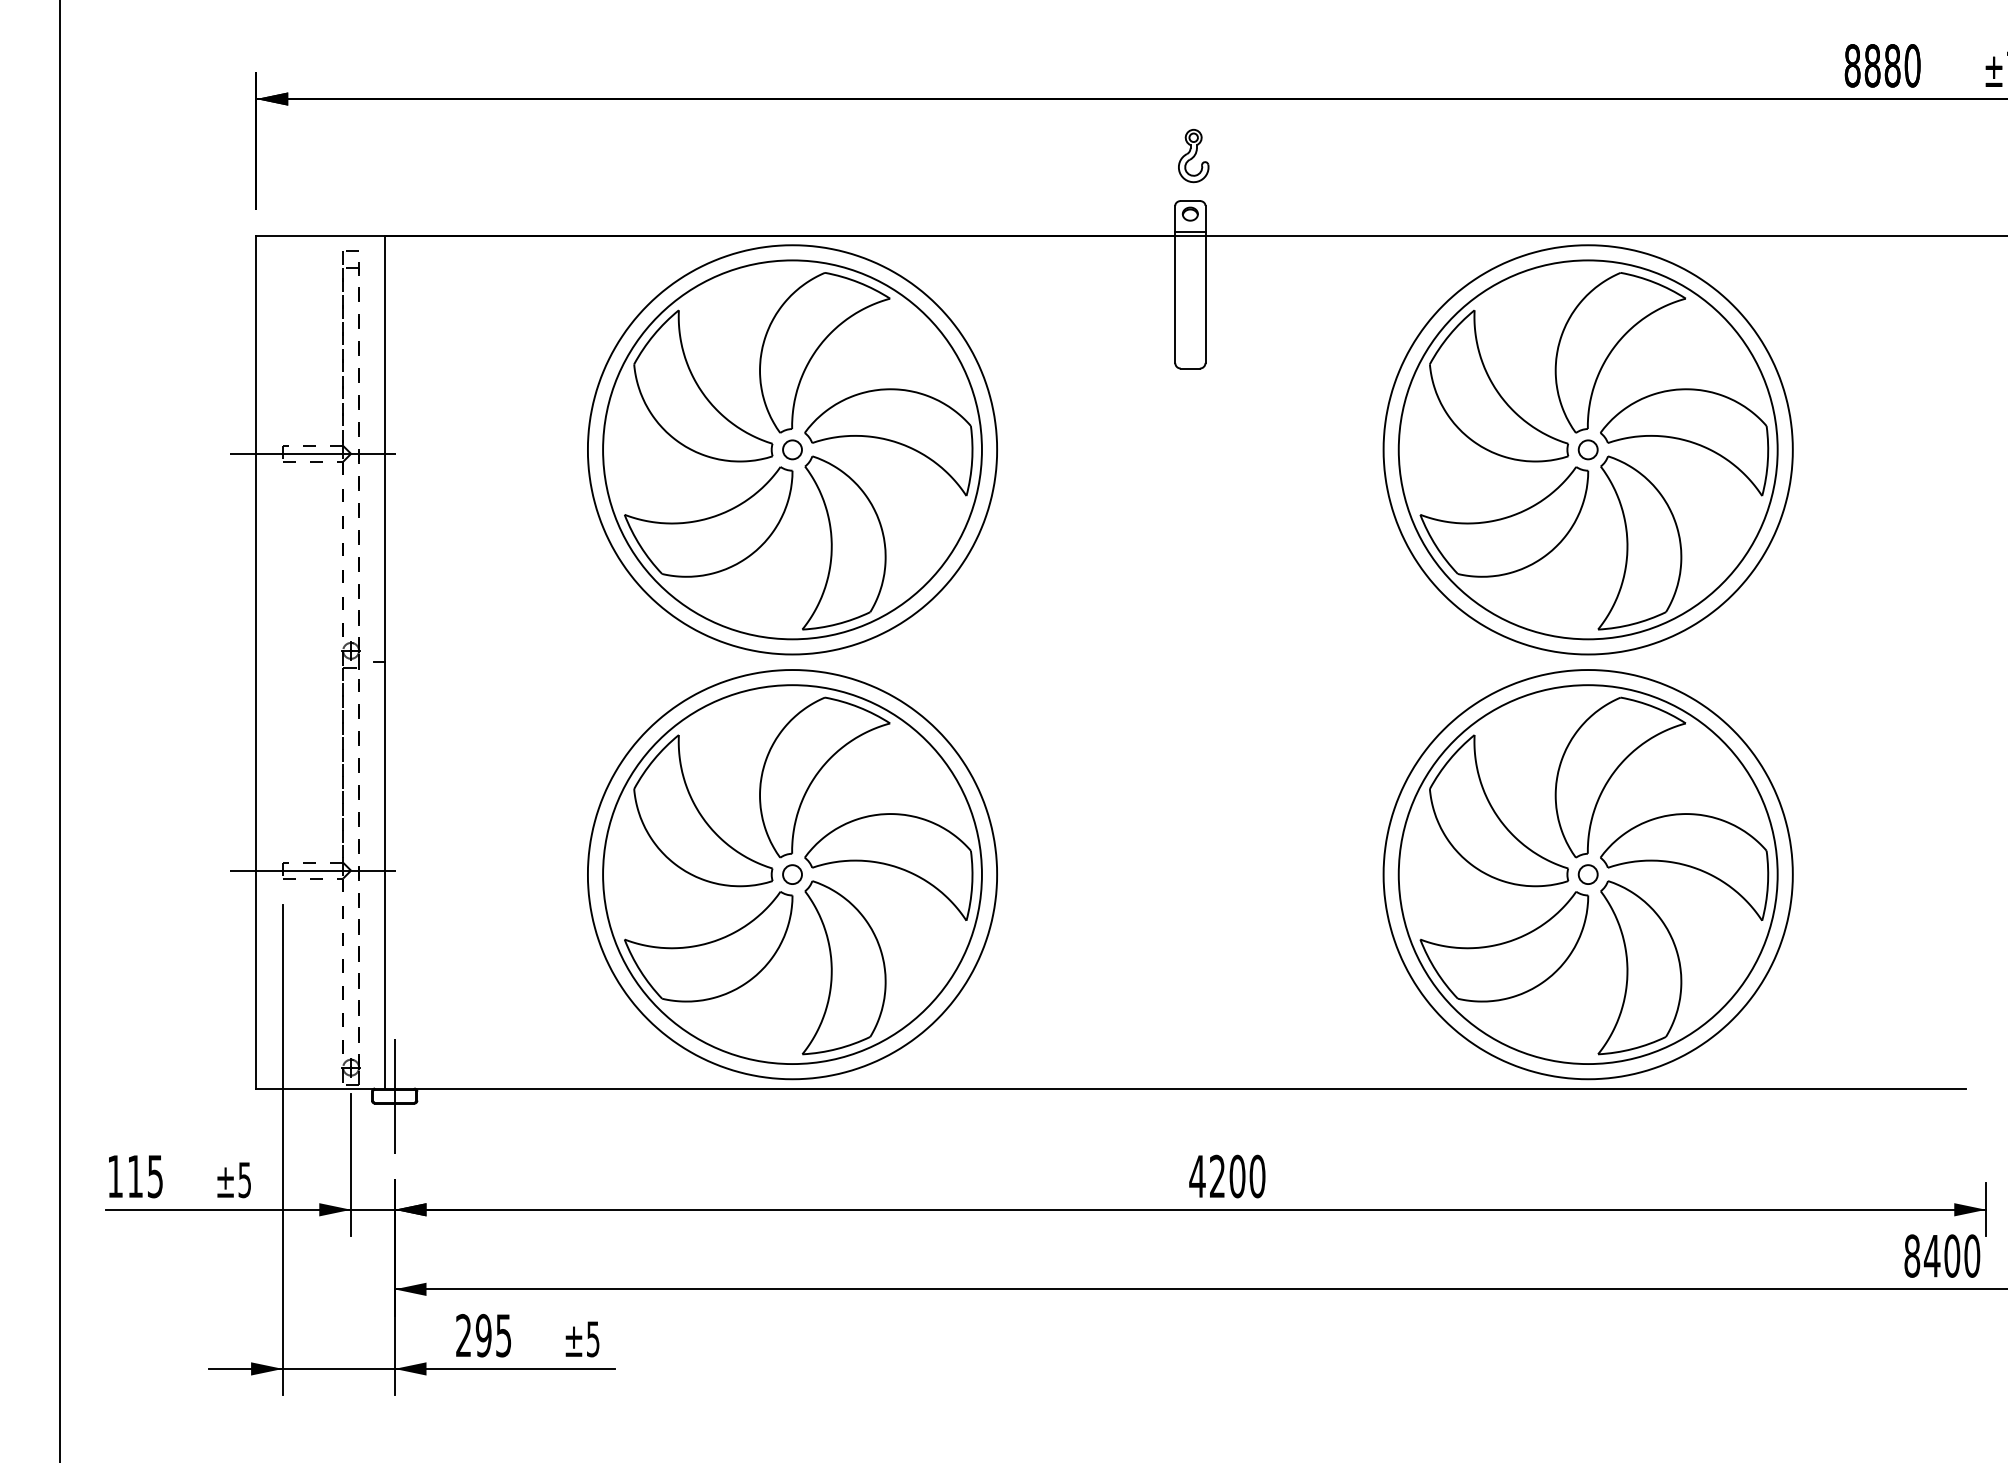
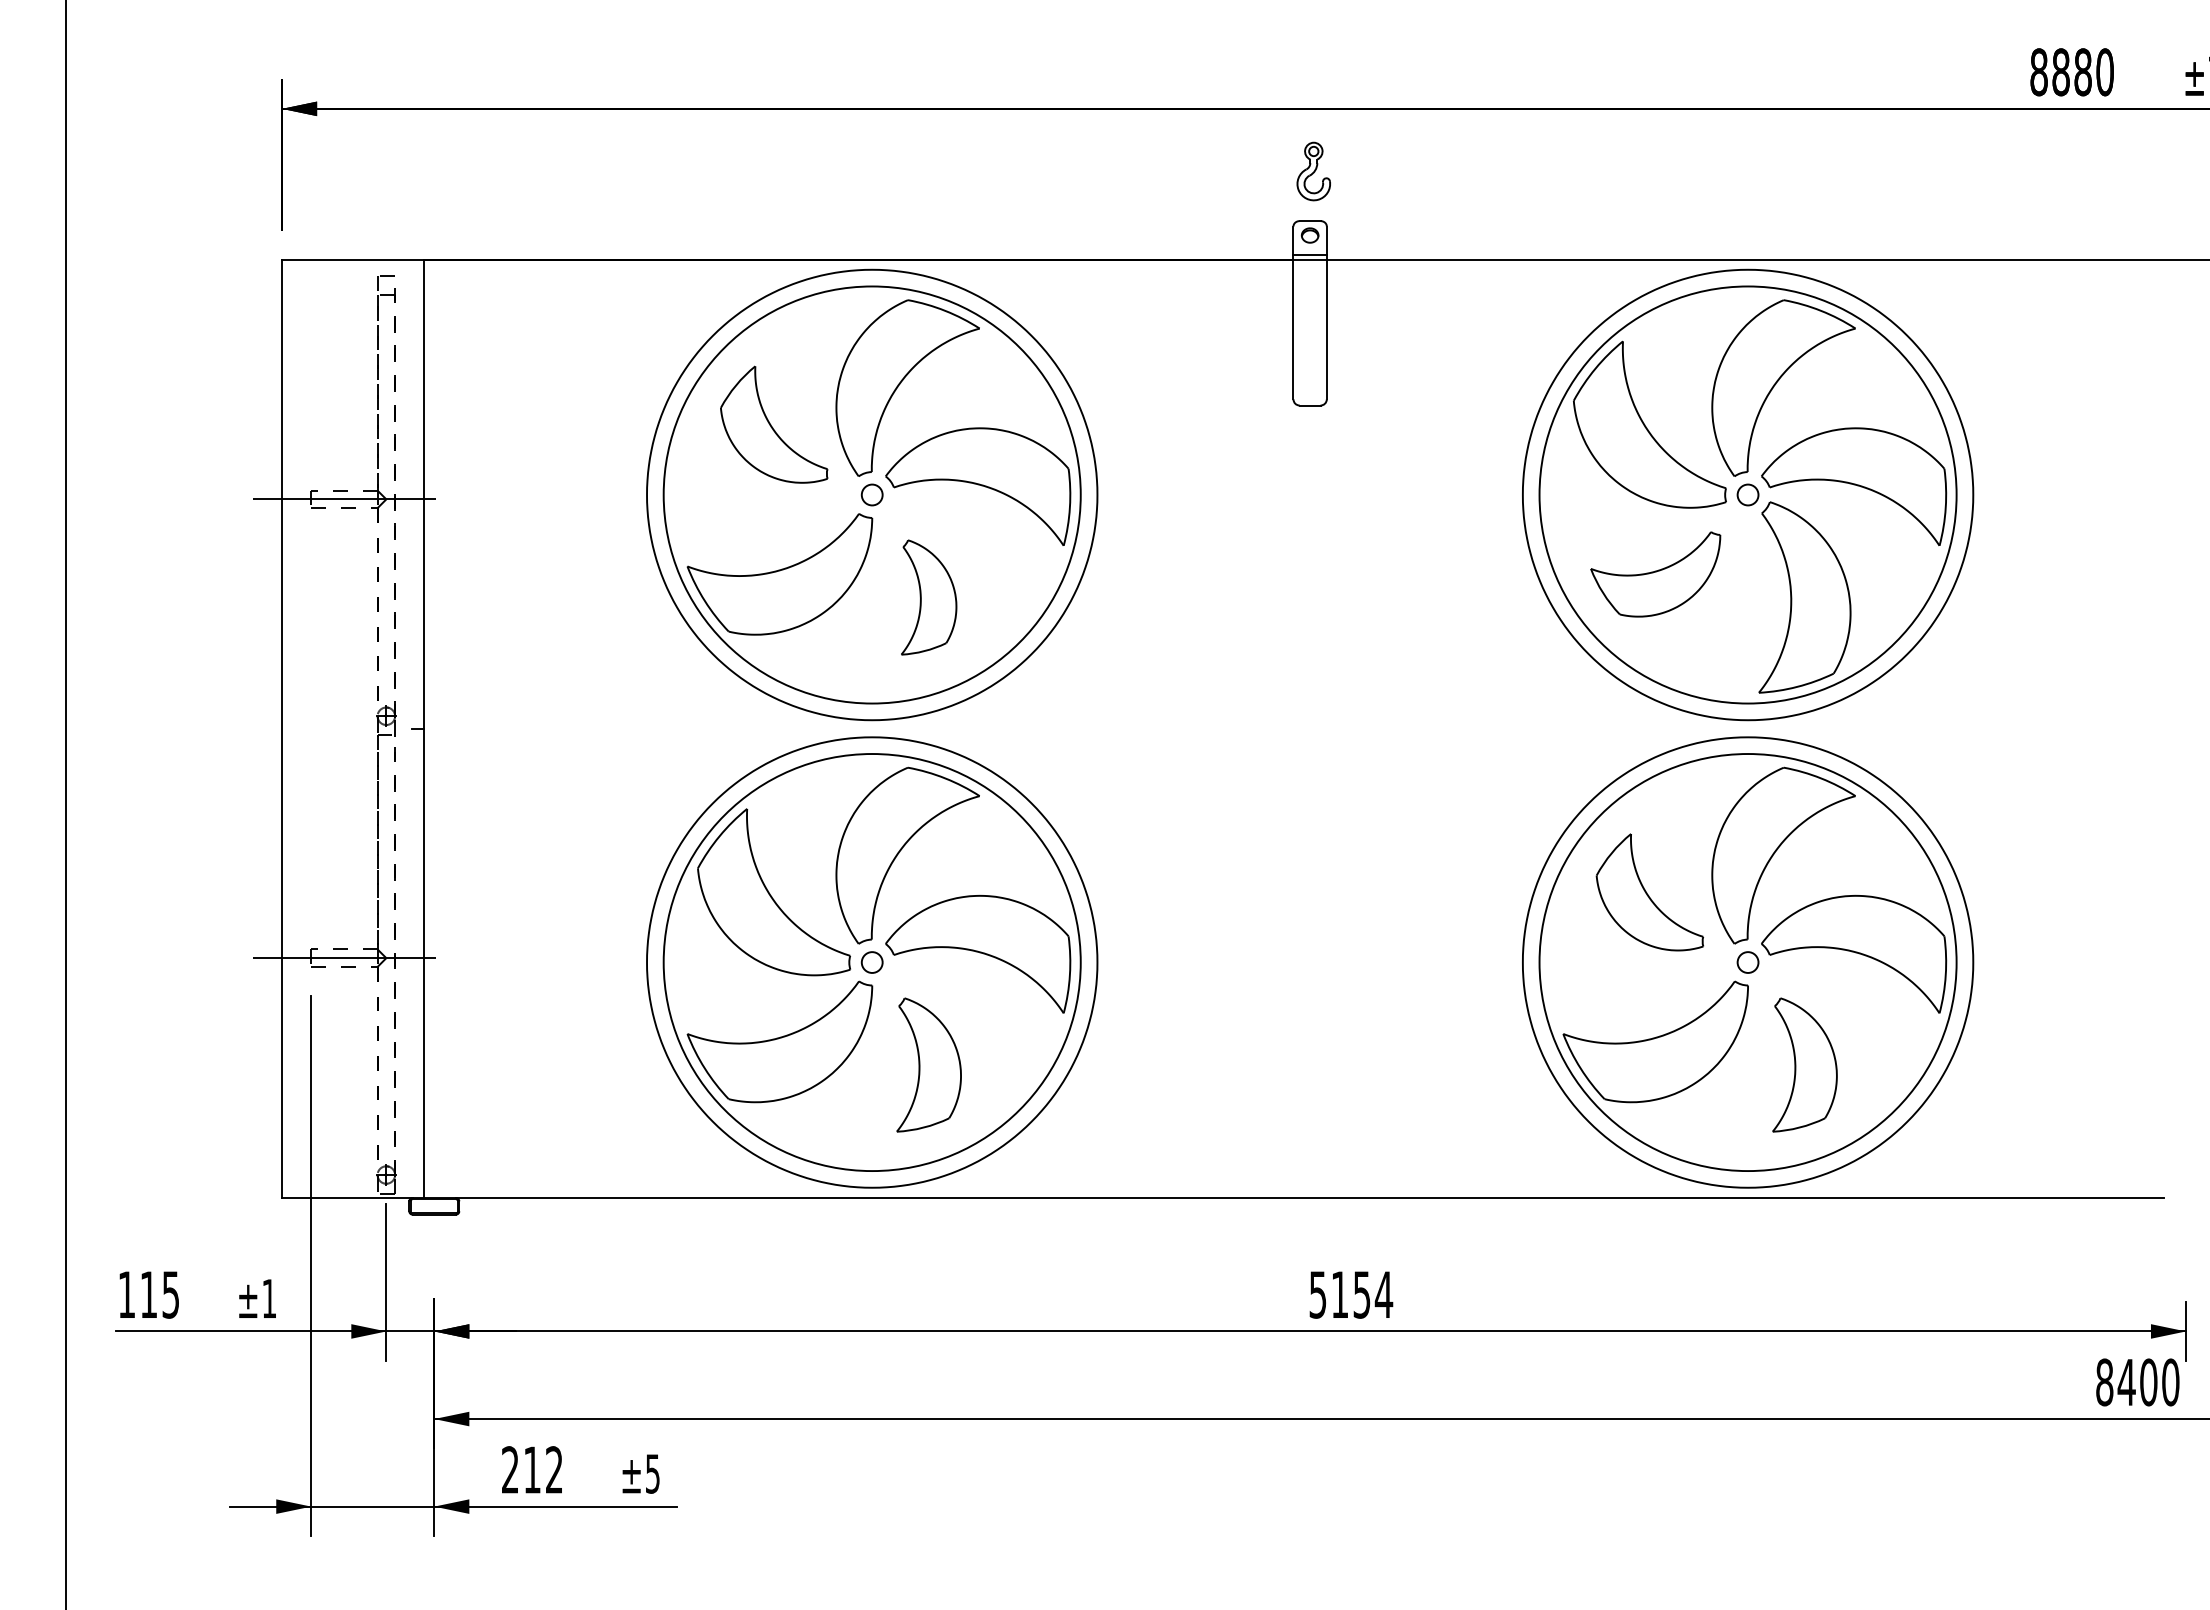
part: (703, 385) -> (774, 424), size x0.7
part: (1504, 522) -> (1655, 574), size x0.7
part: (843, 542) -> (928, 597), size x0.6
part: (1498, 810) -> (1649, 892), size x0.7
part: (843, 967) -> (928, 1064), size x0.7
part: (1639, 967) -> (1804, 1064), size x0.7
line: (394, 1095) -> (434, 1205), removed
text: (1227, 1176) -> (1350, 1294), 4200 -> 5154
text: (244, 1179) -> (269, 1298), ±5 -> ±1
text: (492, 1335) -> (542, 1469), 295 -> 212

